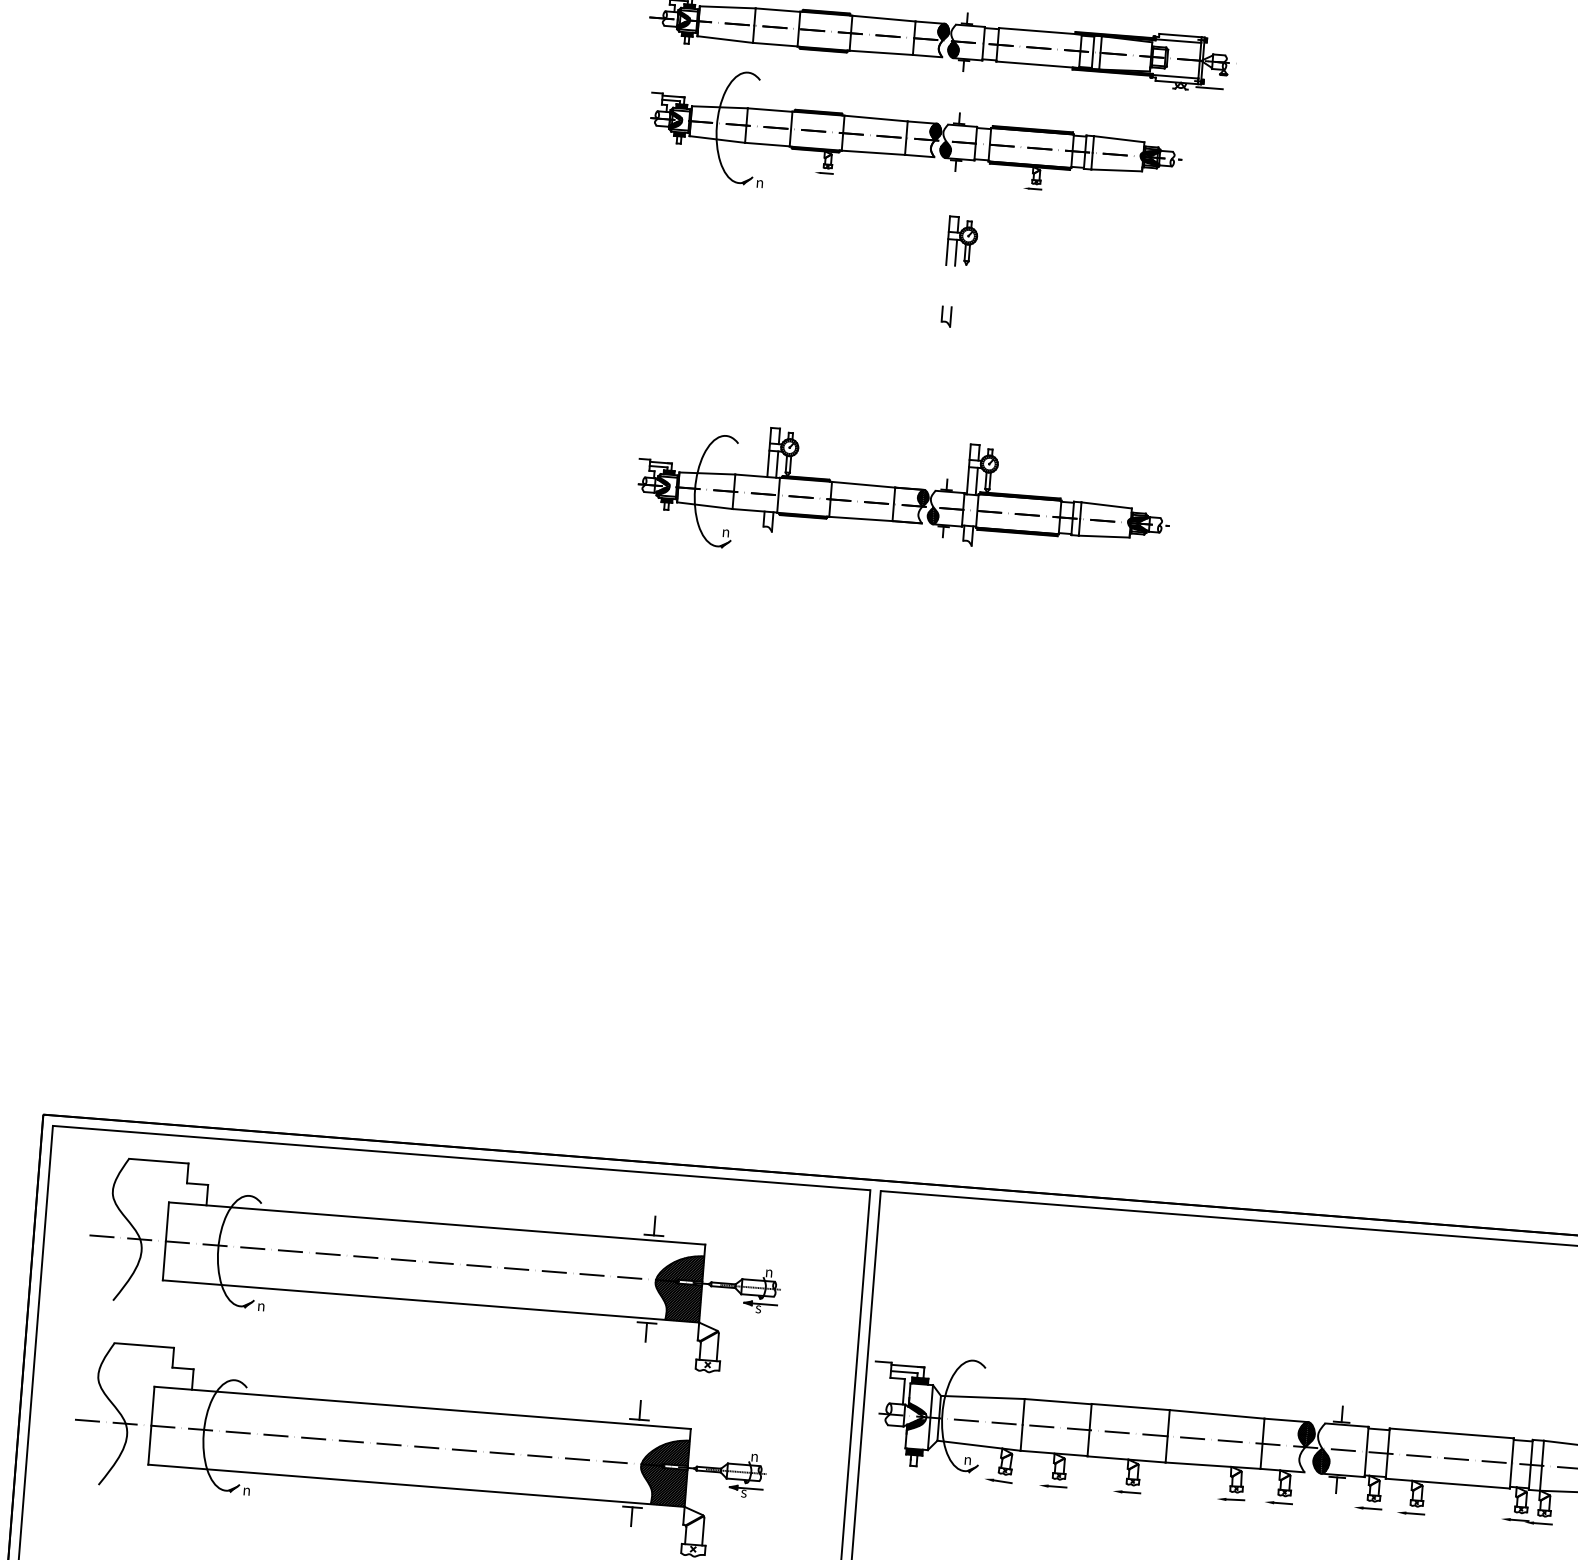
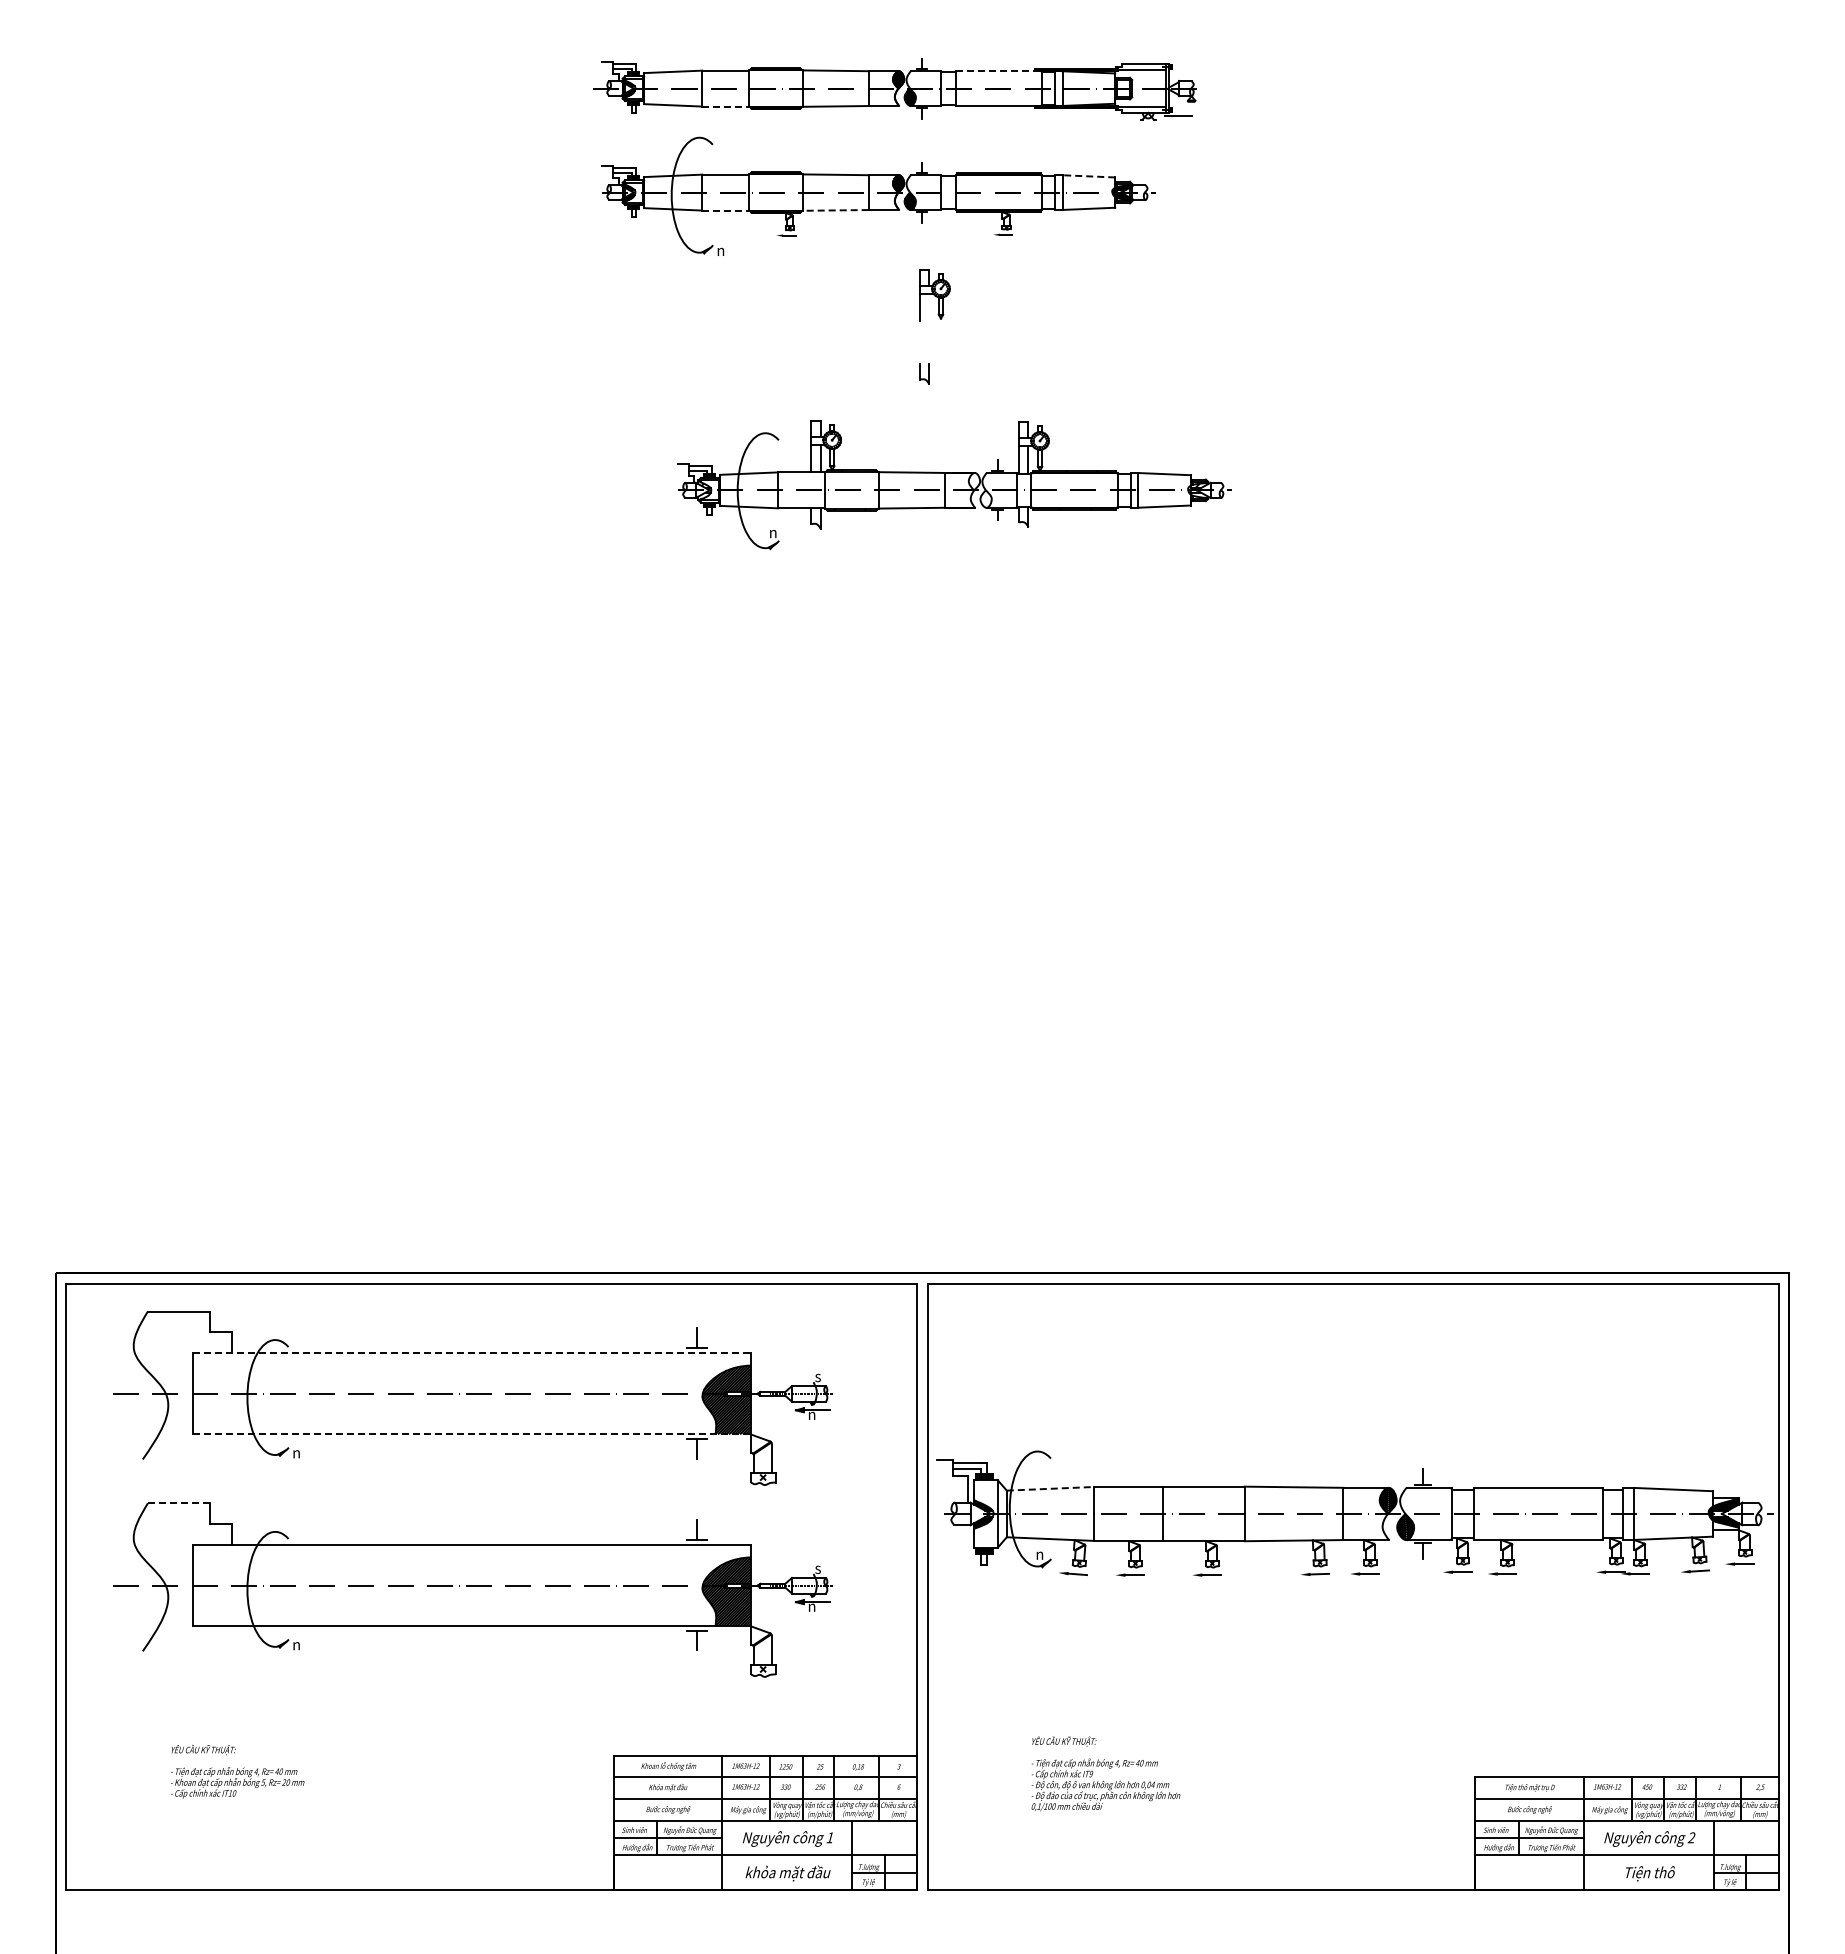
line: (1041, 31) -> (999, 71), solid -> dashed
line: (775, 44) -> (725, 106), solid -> dashed
line: (1118, 139) -> (1088, 176), solid -> dashed
line: (767, 144) -> (725, 210), solid -> dashed
line: (873, 152) -> (835, 210), solid -> dashed
line: (956, 252) -> (929, 306), removed
part: (903, 500) -> (954, 485), moved
line: (437, 1223) -> (472, 1353), solid -> dashed
text: (768, 1272) -> (818, 1377), n -> s
line: (431, 1301) -> (472, 1434), solid -> dashed
text: (758, 1308) -> (811, 1415), s -> n
line: (144, 1345) -> (178, 1503), solid -> dashed
line: (983, 1397) -> (1050, 1488), solid -> dashed
text: (754, 1457) -> (818, 1569), n -> s
text: (744, 1493) -> (811, 1607), s -> n

